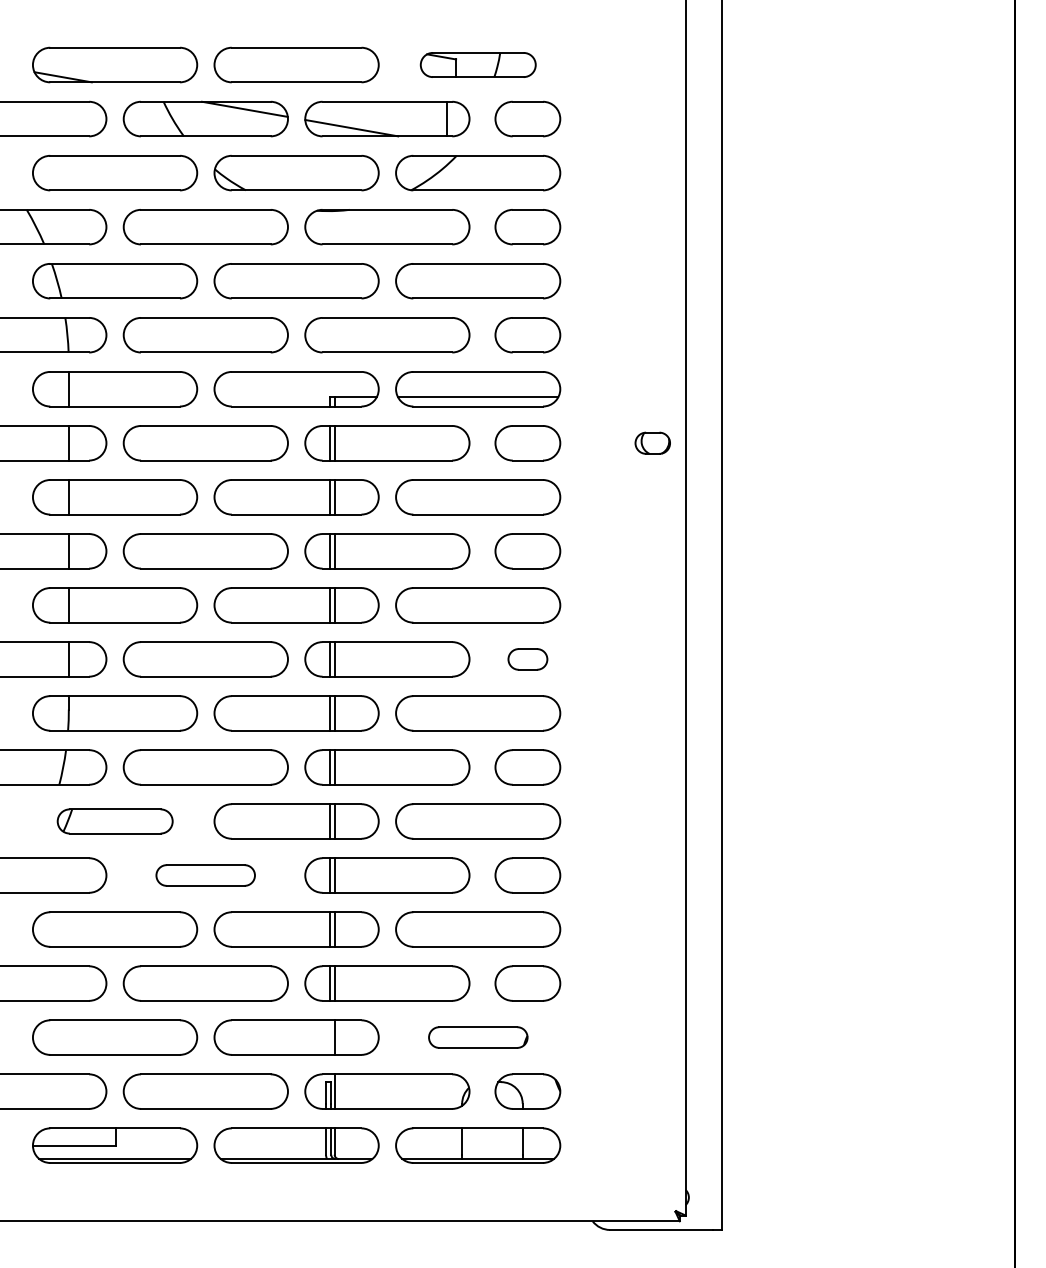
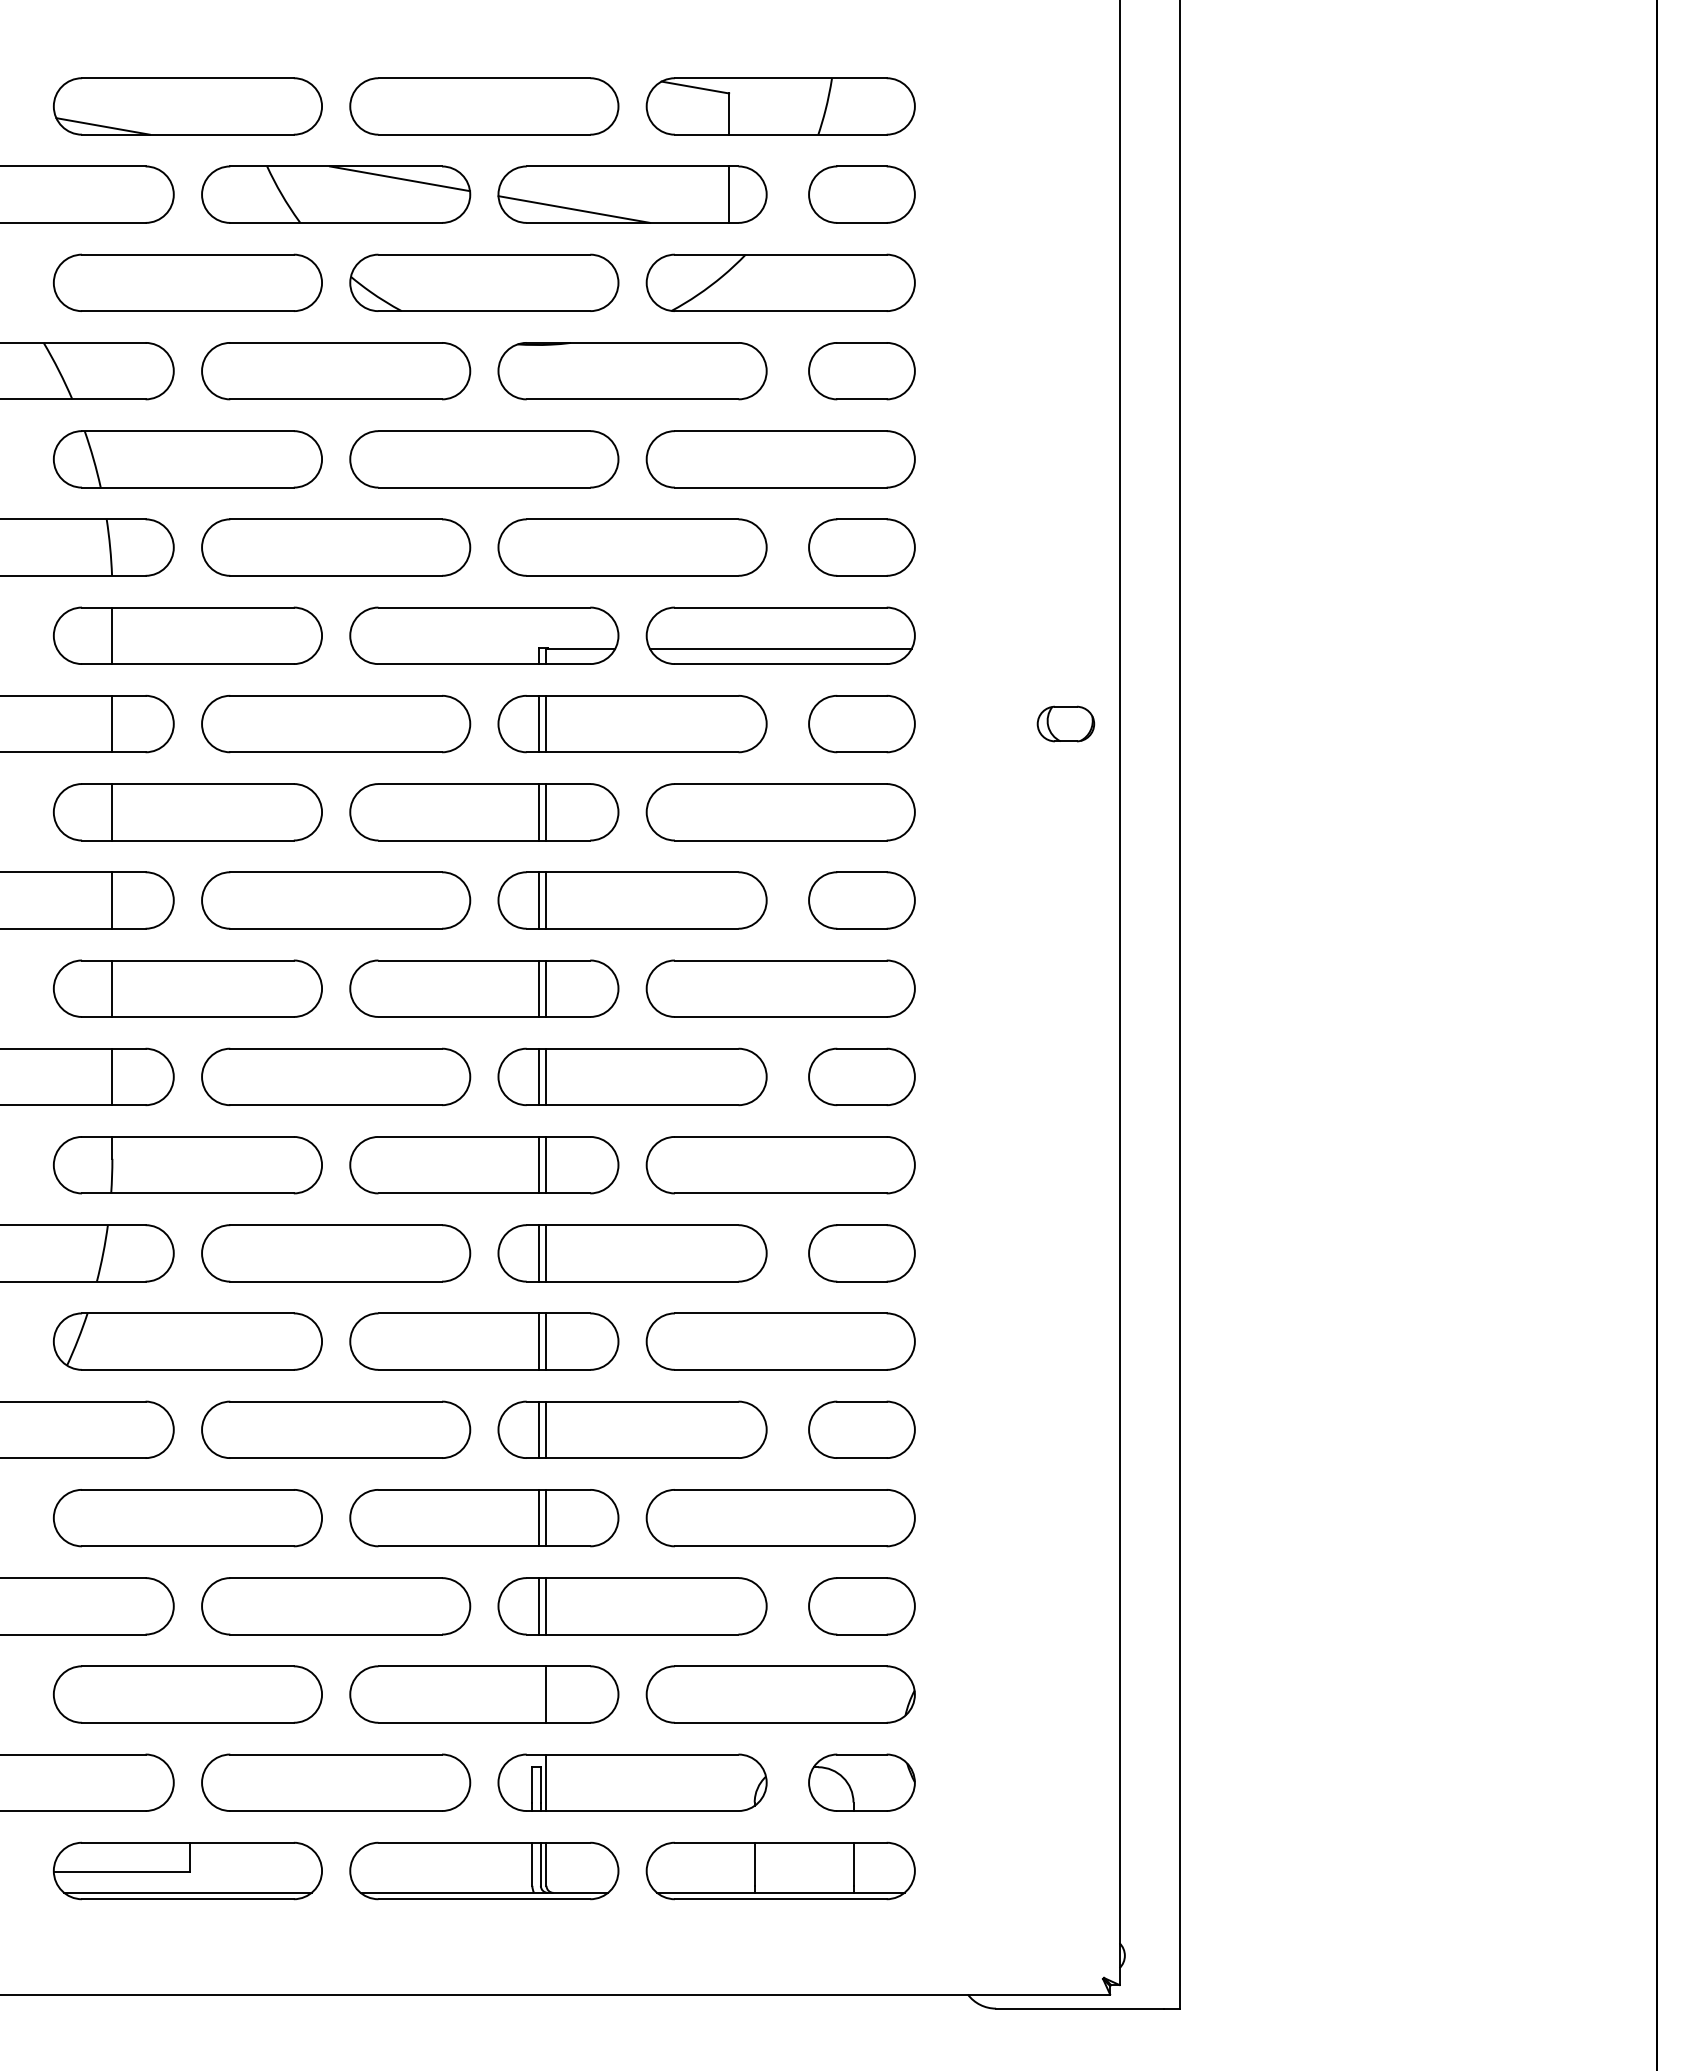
part: (478, 64) -> (781, 105), size x1.43
part: (527, 659) -> (861, 1077), size x1.67
part: (115, 821) -> (188, 1341), size x1.43
part: (205, 875) -> (335, 1429), size x1.67
part: (478, 1037) -> (781, 1694), size x1.67

